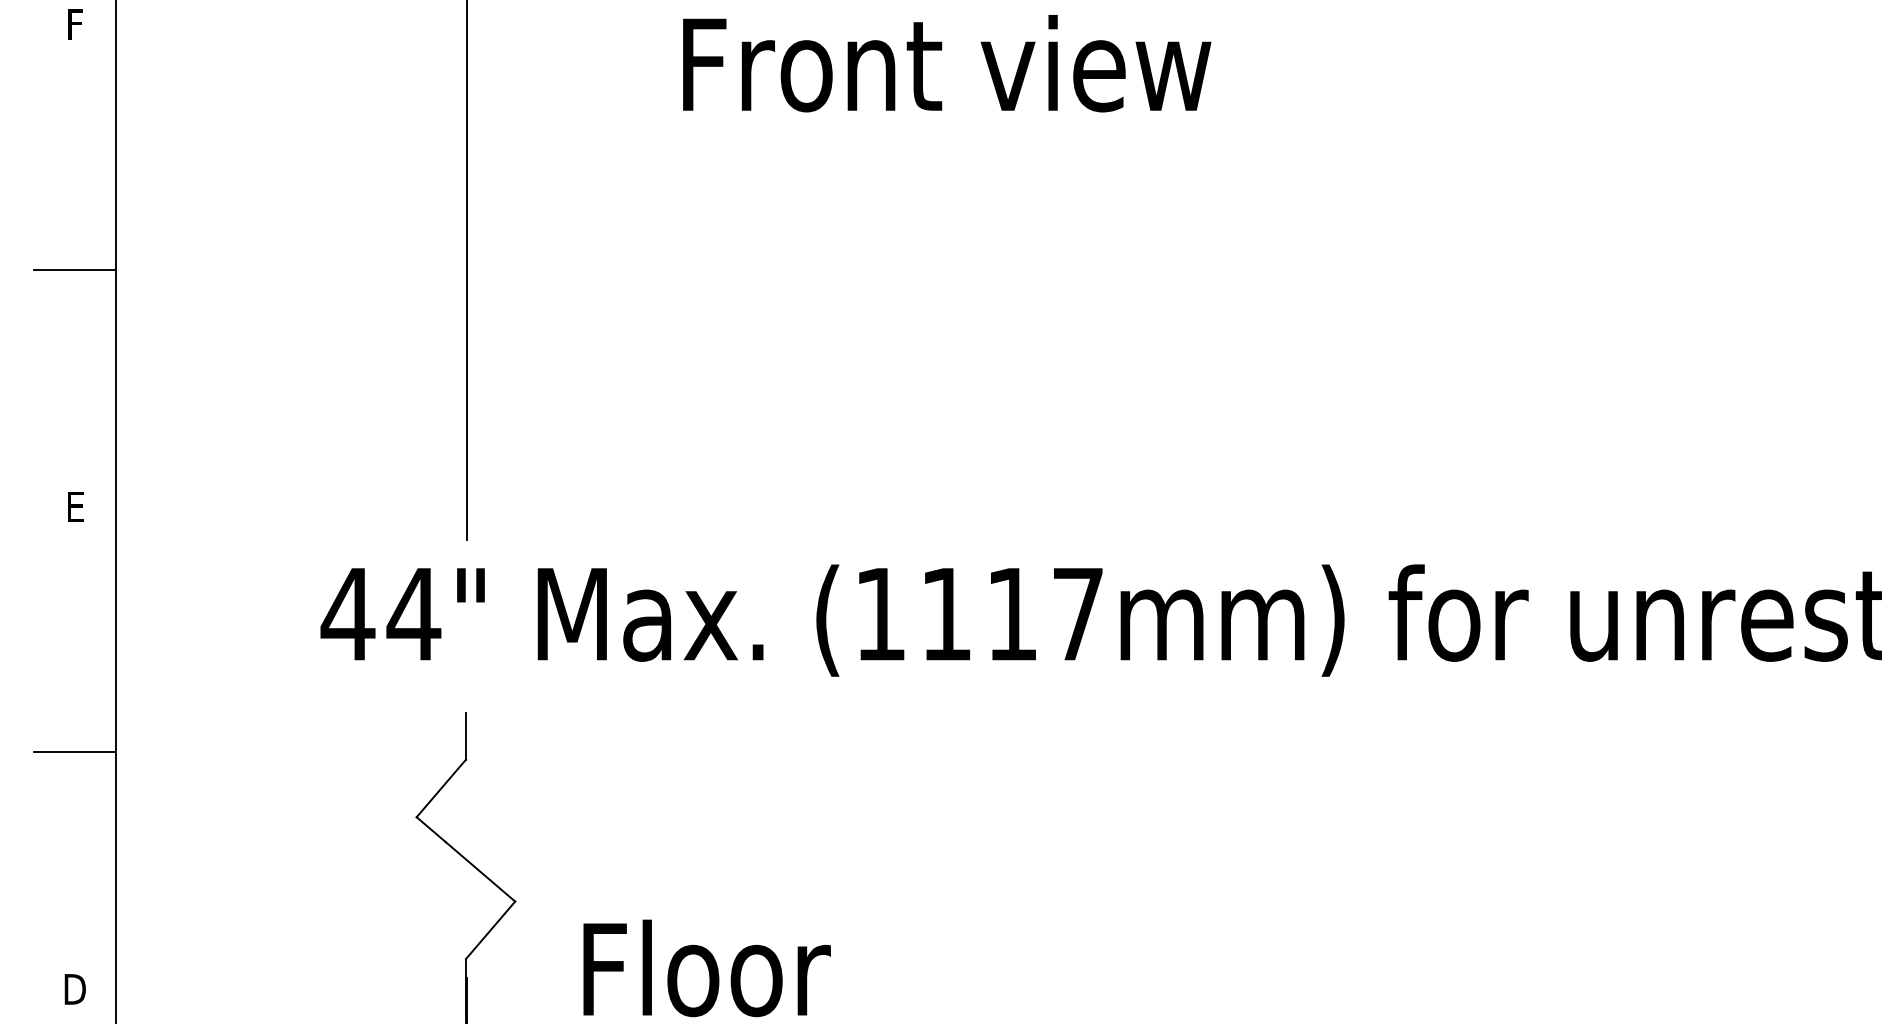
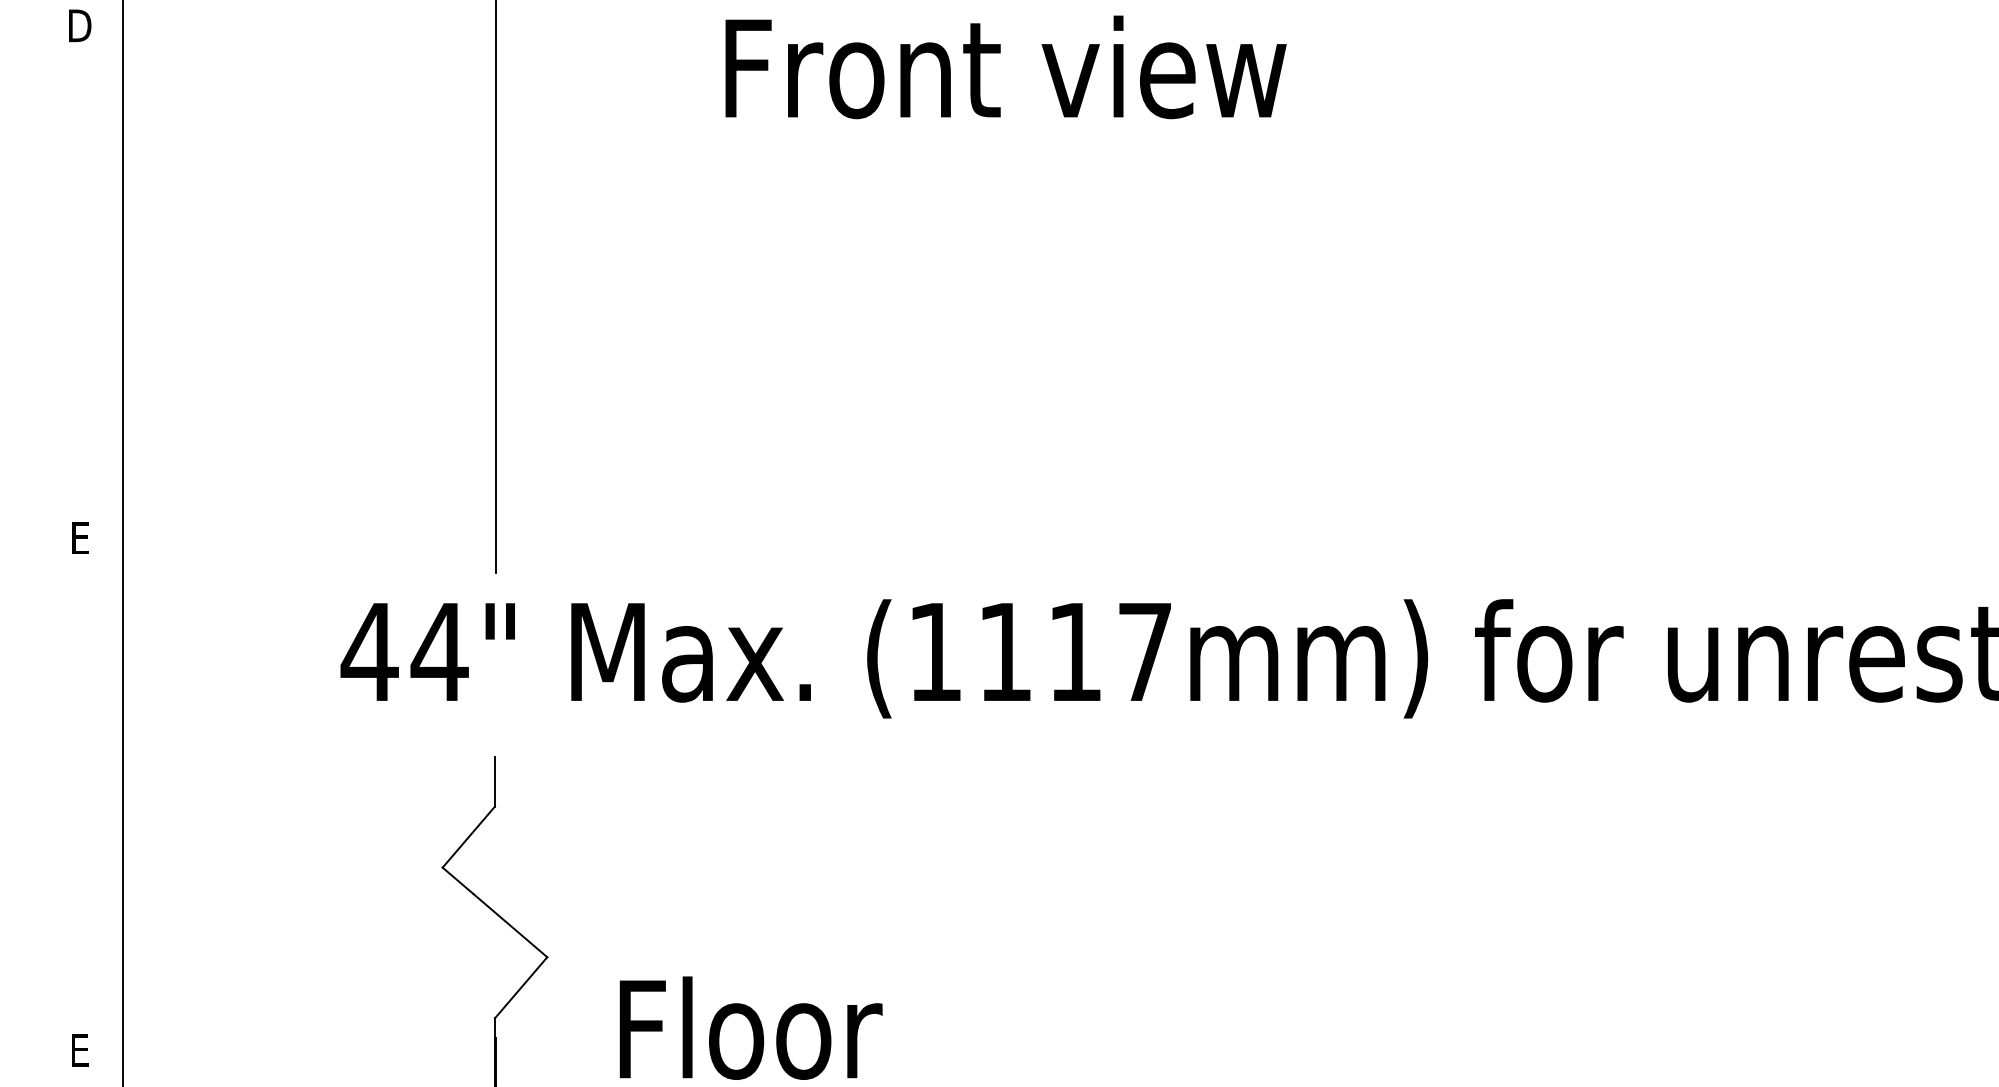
text: (75, 24) -> (80, 25), F -> D
line: (74, 270) -> (79, 286), removed
line: (74, 752) -> (79, 798), removed
text: (75, 989) -> (80, 1050), D -> E

